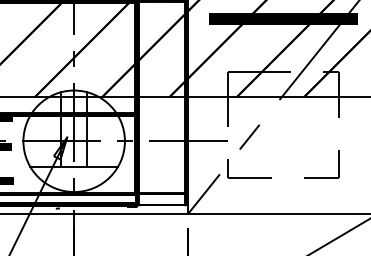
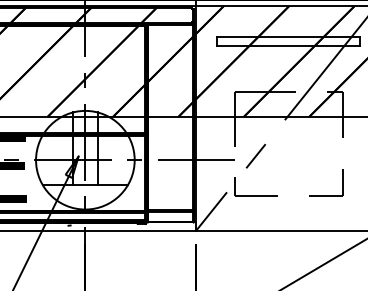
hatch: (283, 19) -> (288, 41), removed

